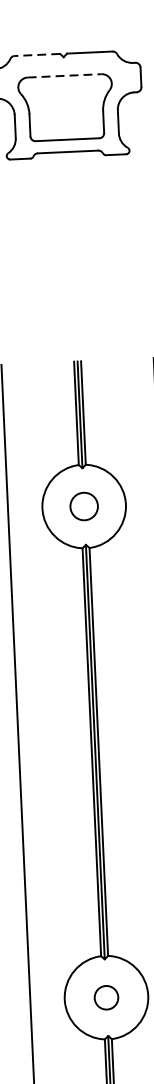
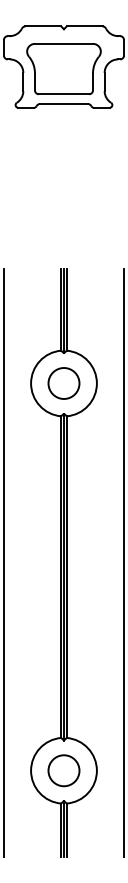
line: (37, 54) -> (43, 26), dashed -> solid
line: (65, 75) -> (64, 43), dashed -> solid
circle: (83, 506) -> (63, 383), size x1.43
circle: (105, 997) -> (63, 770), size x1.67

